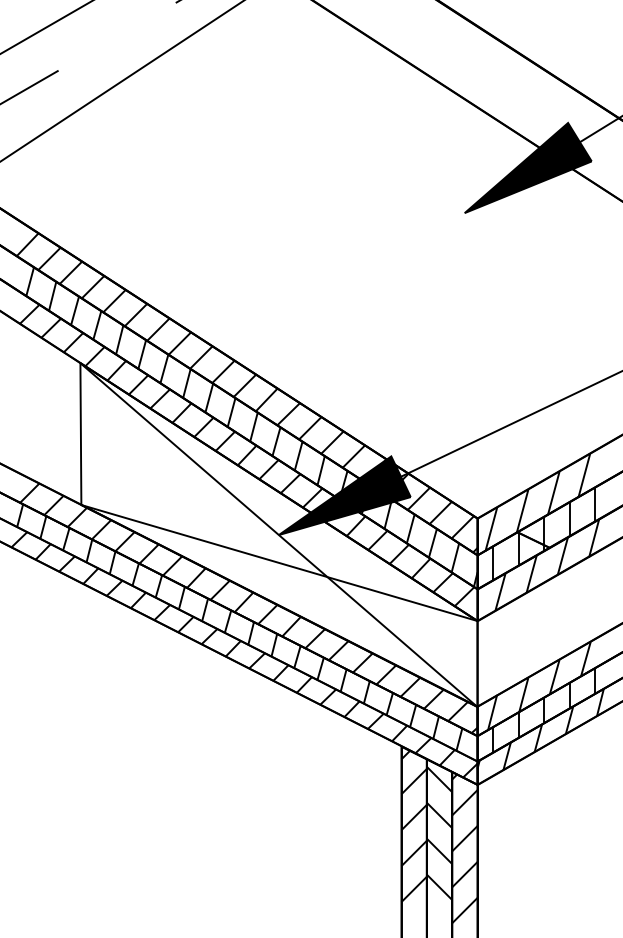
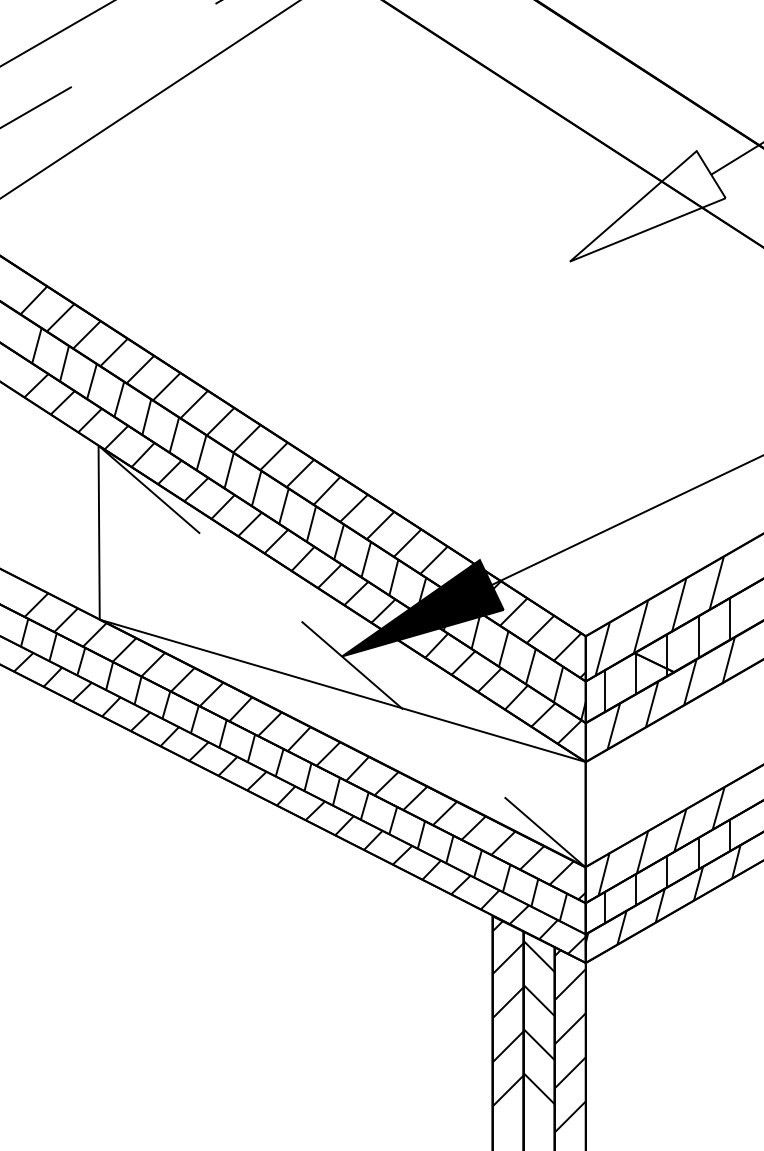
fill: (527, 168) -> (647, 206), removed
line: (279, 535) -> (342, 656), solid -> dashed

